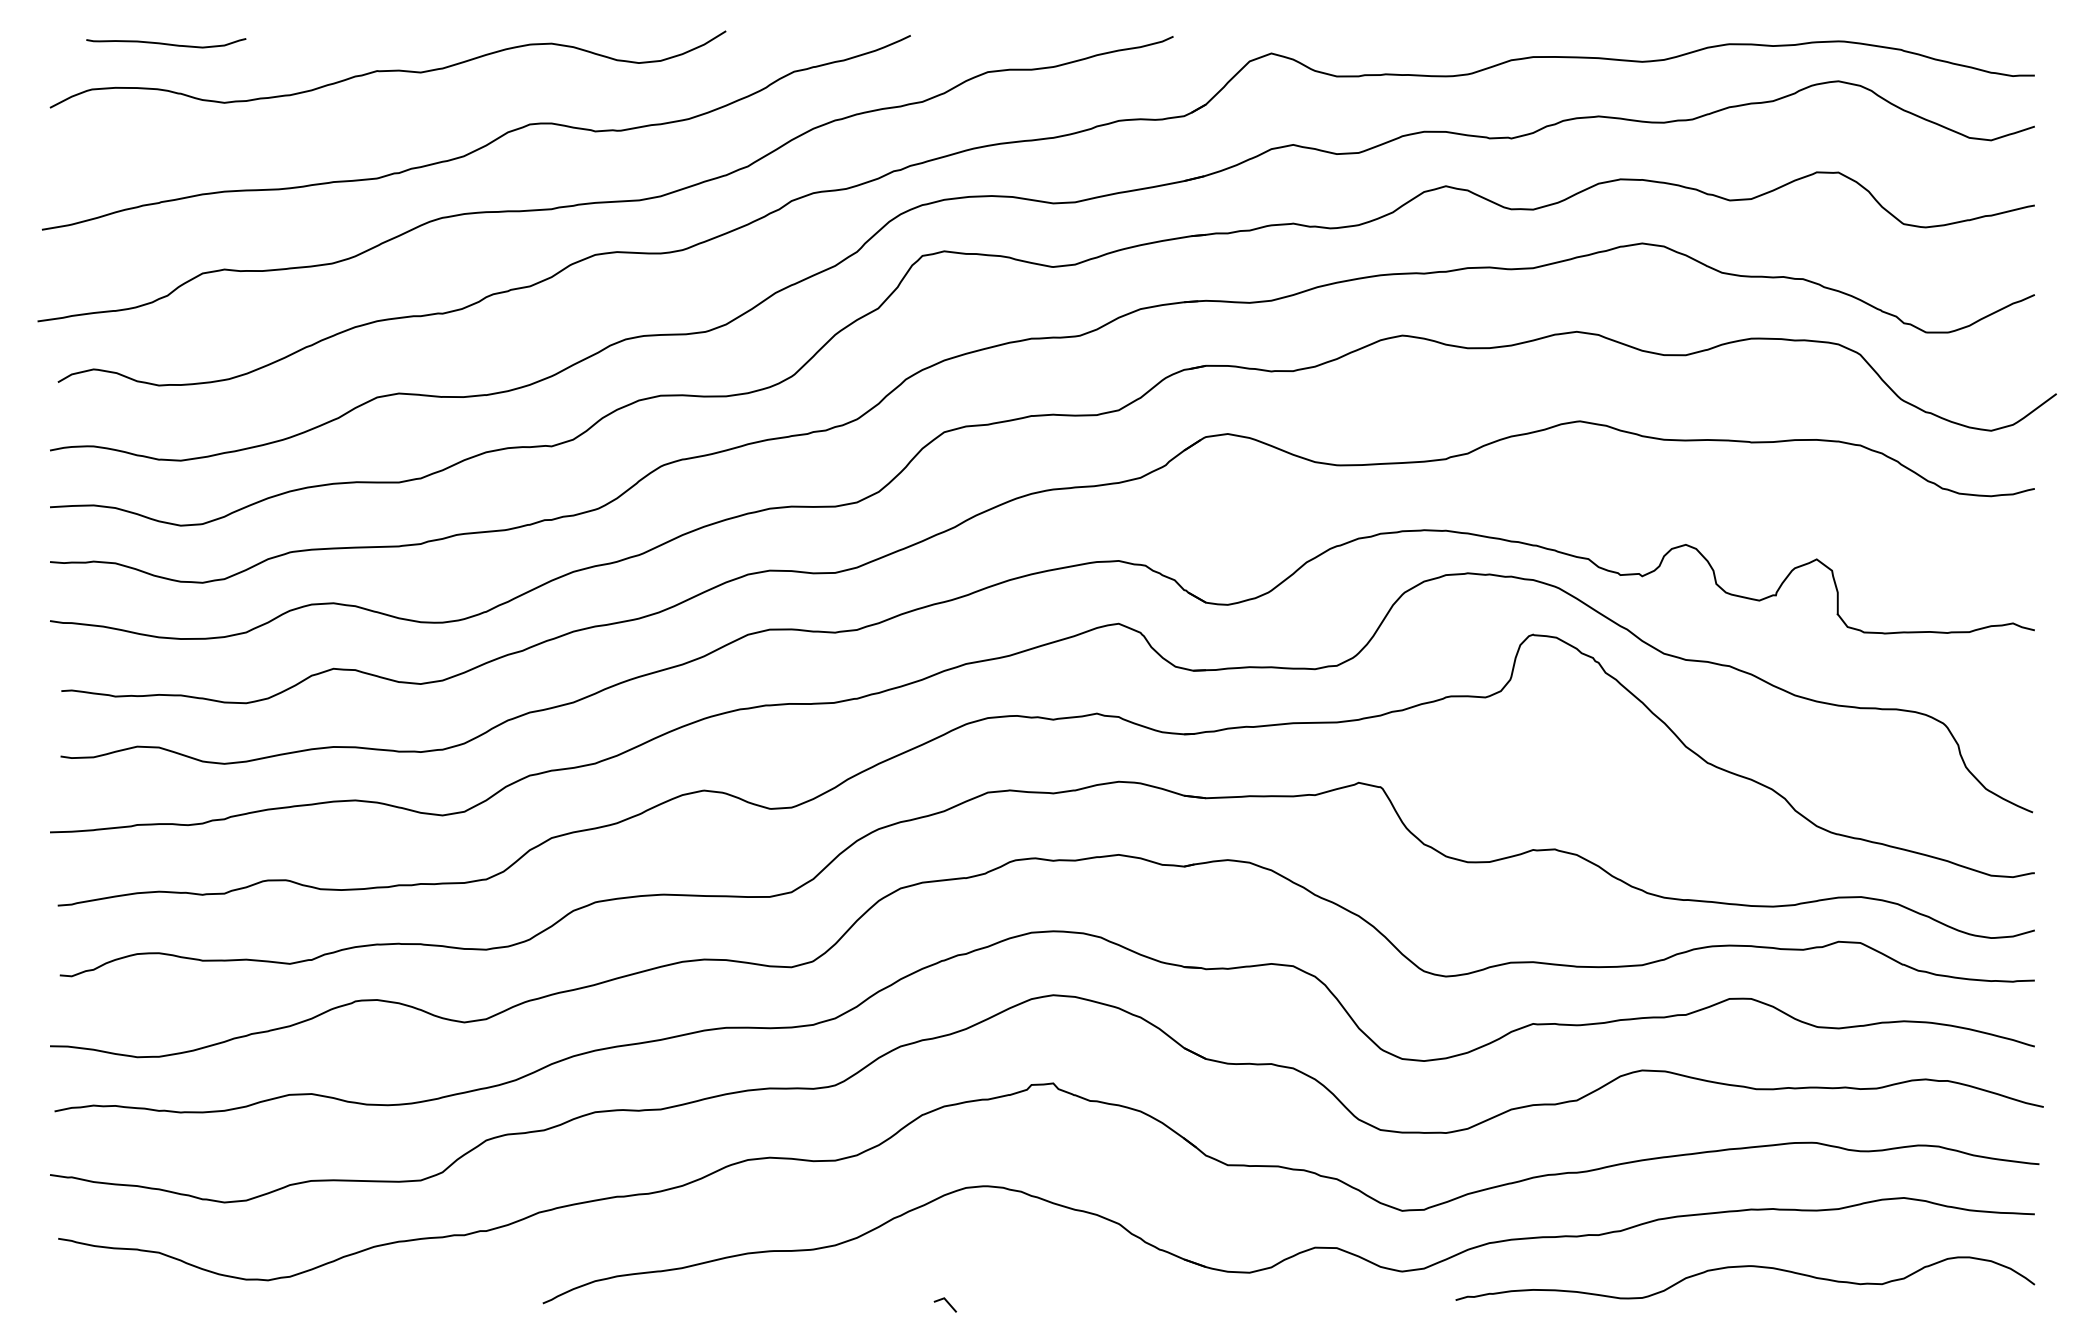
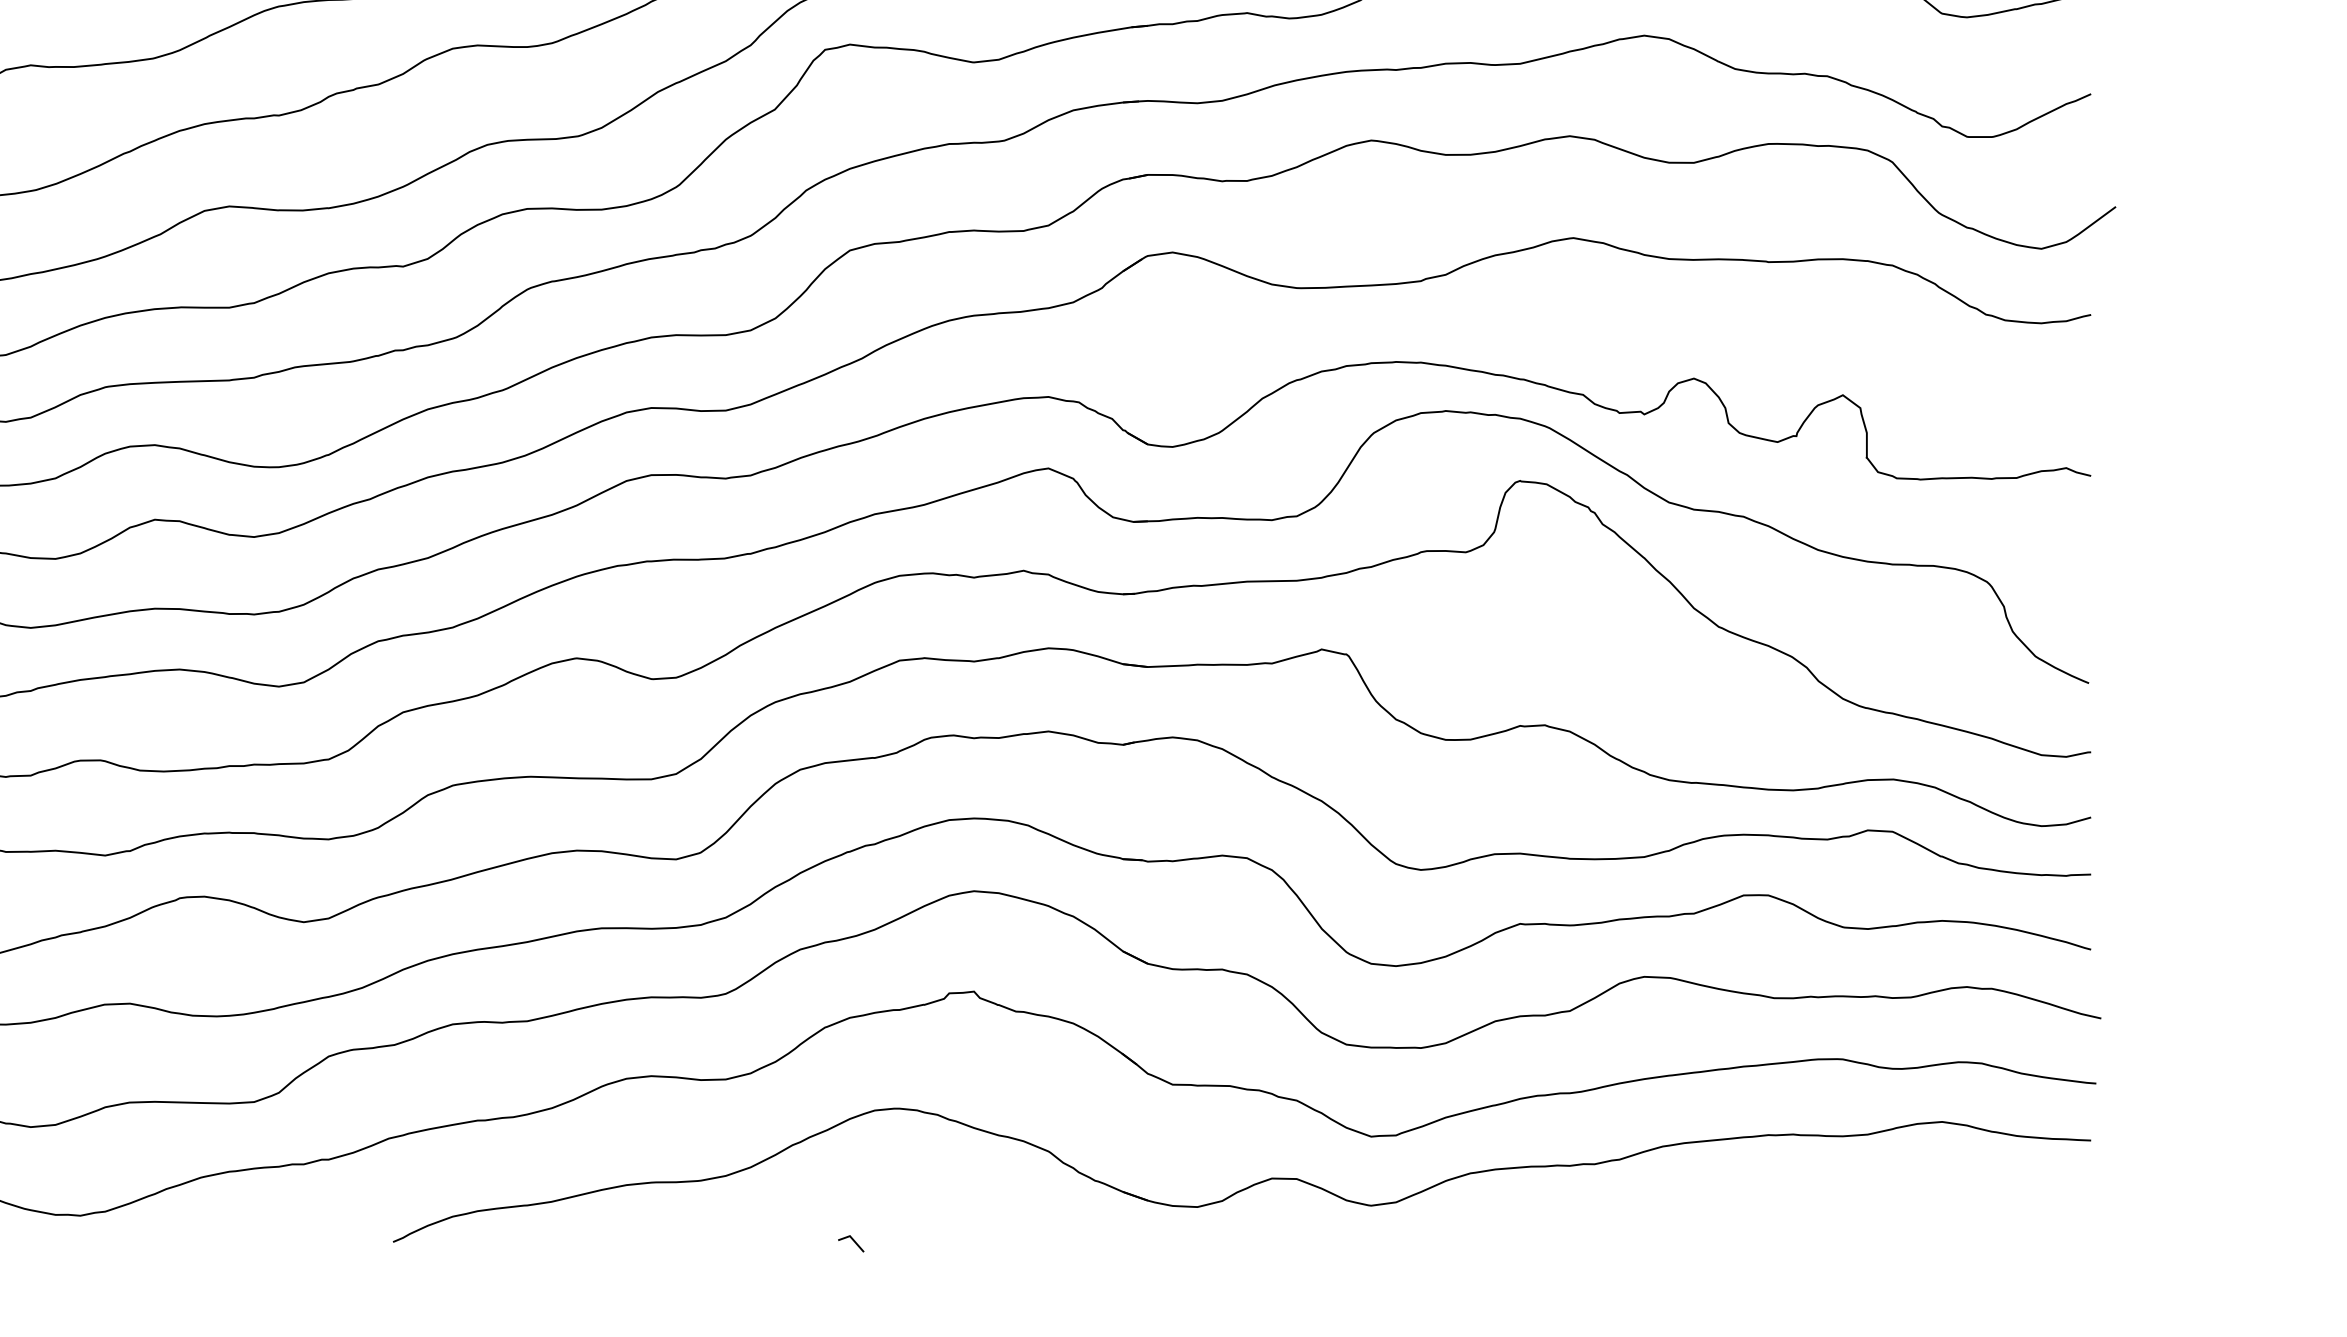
curve: (1745, 1267) -> (1761, 1201), removed

